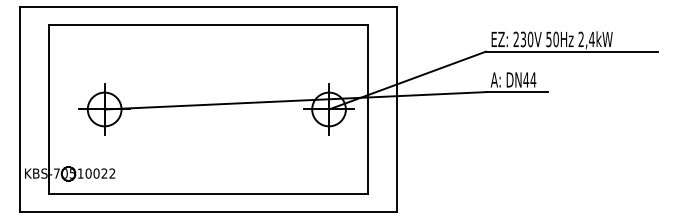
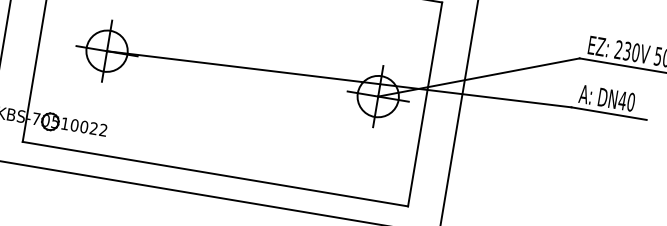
text: (533, 79) -> (631, 101), DN44 -> DN40

